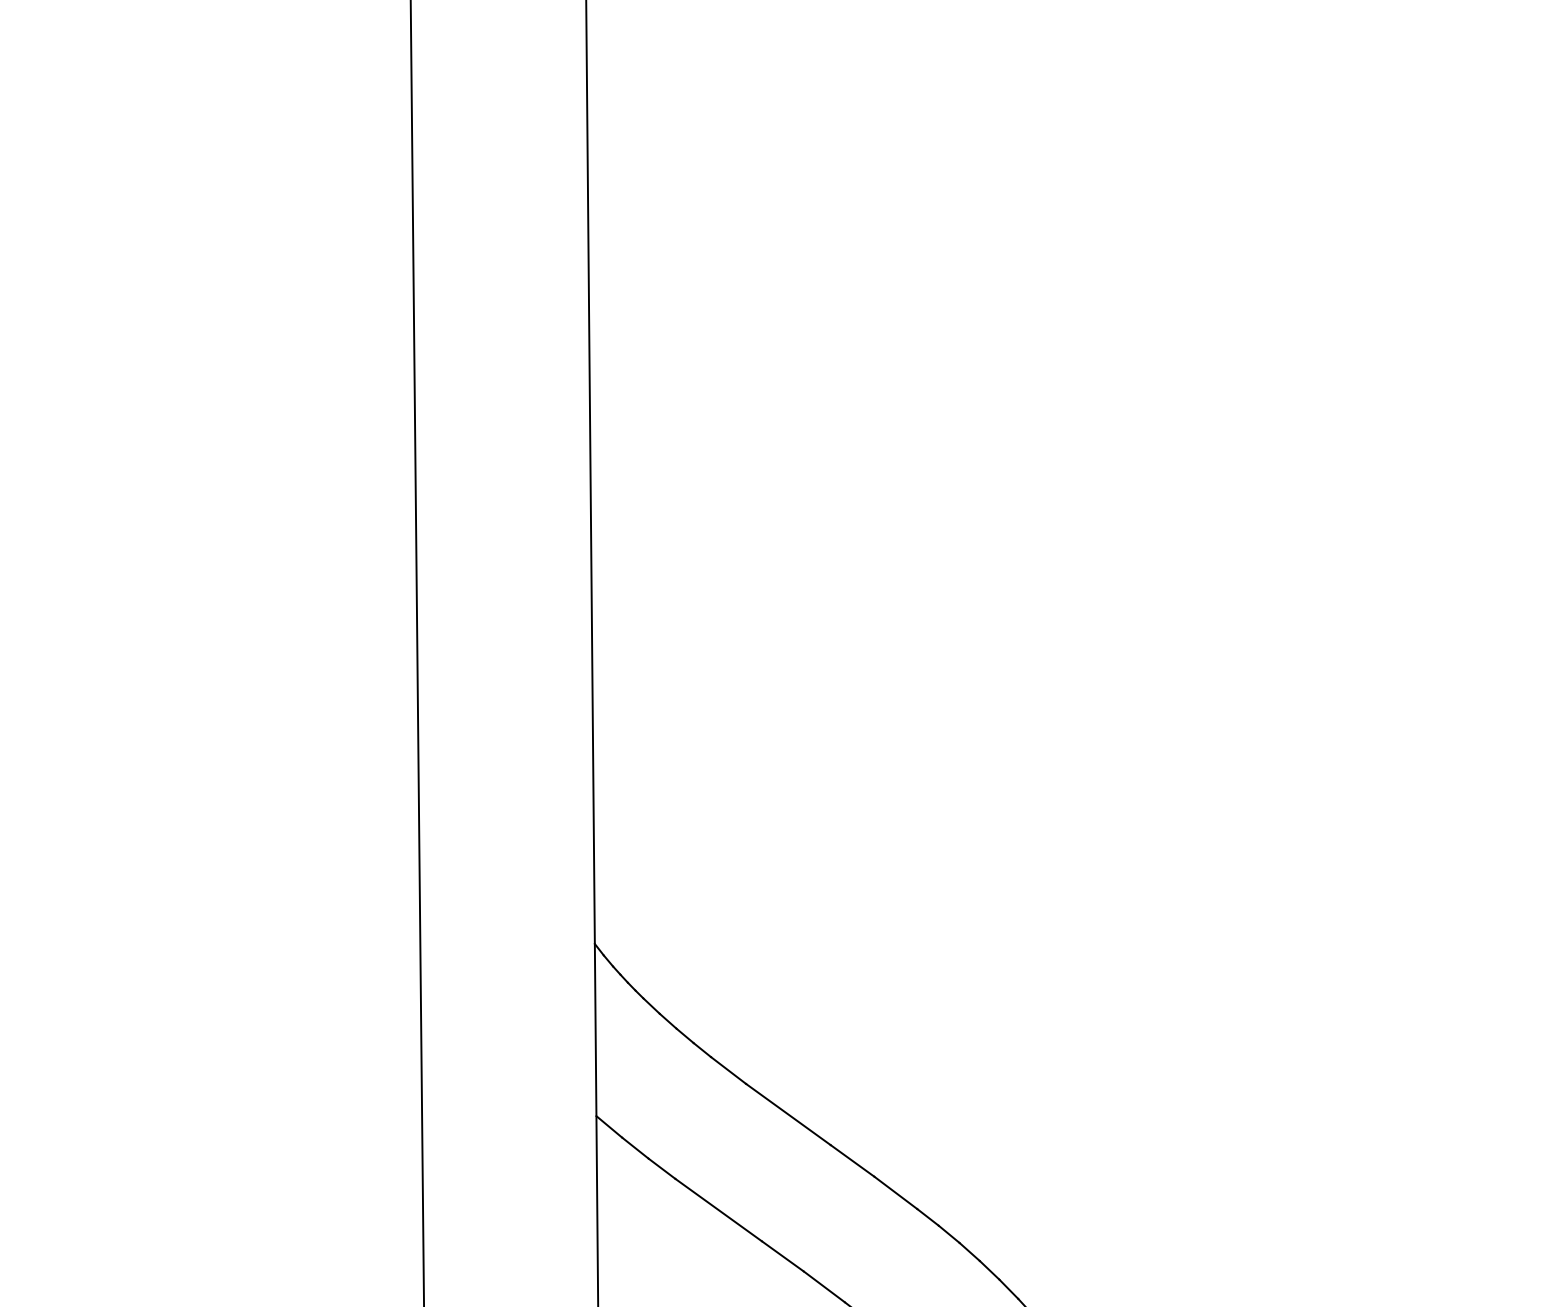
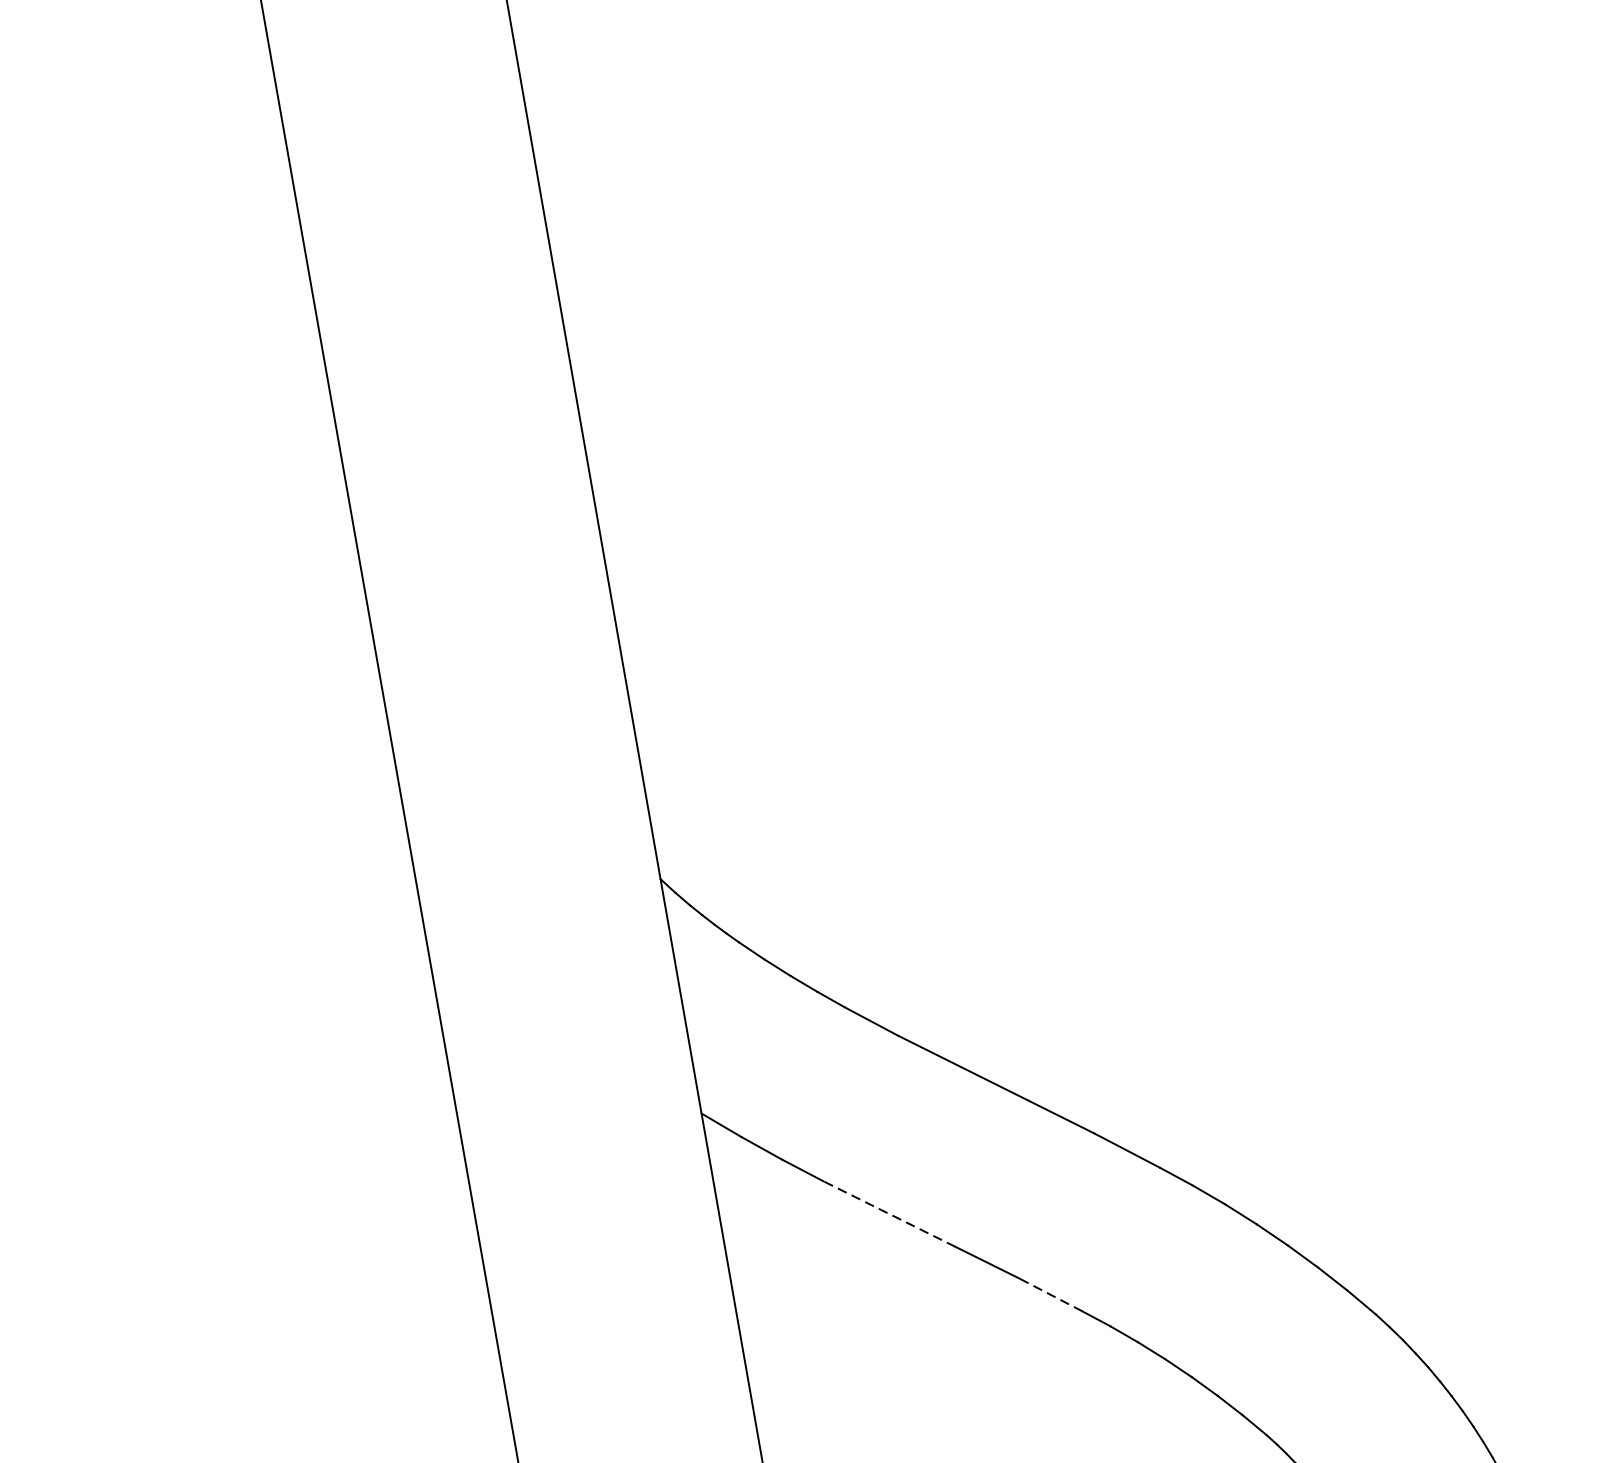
line: (718, 1209) -> (889, 1213), solid -> dashed
line: (824, 1286) -> (1051, 1294), solid -> dashed

